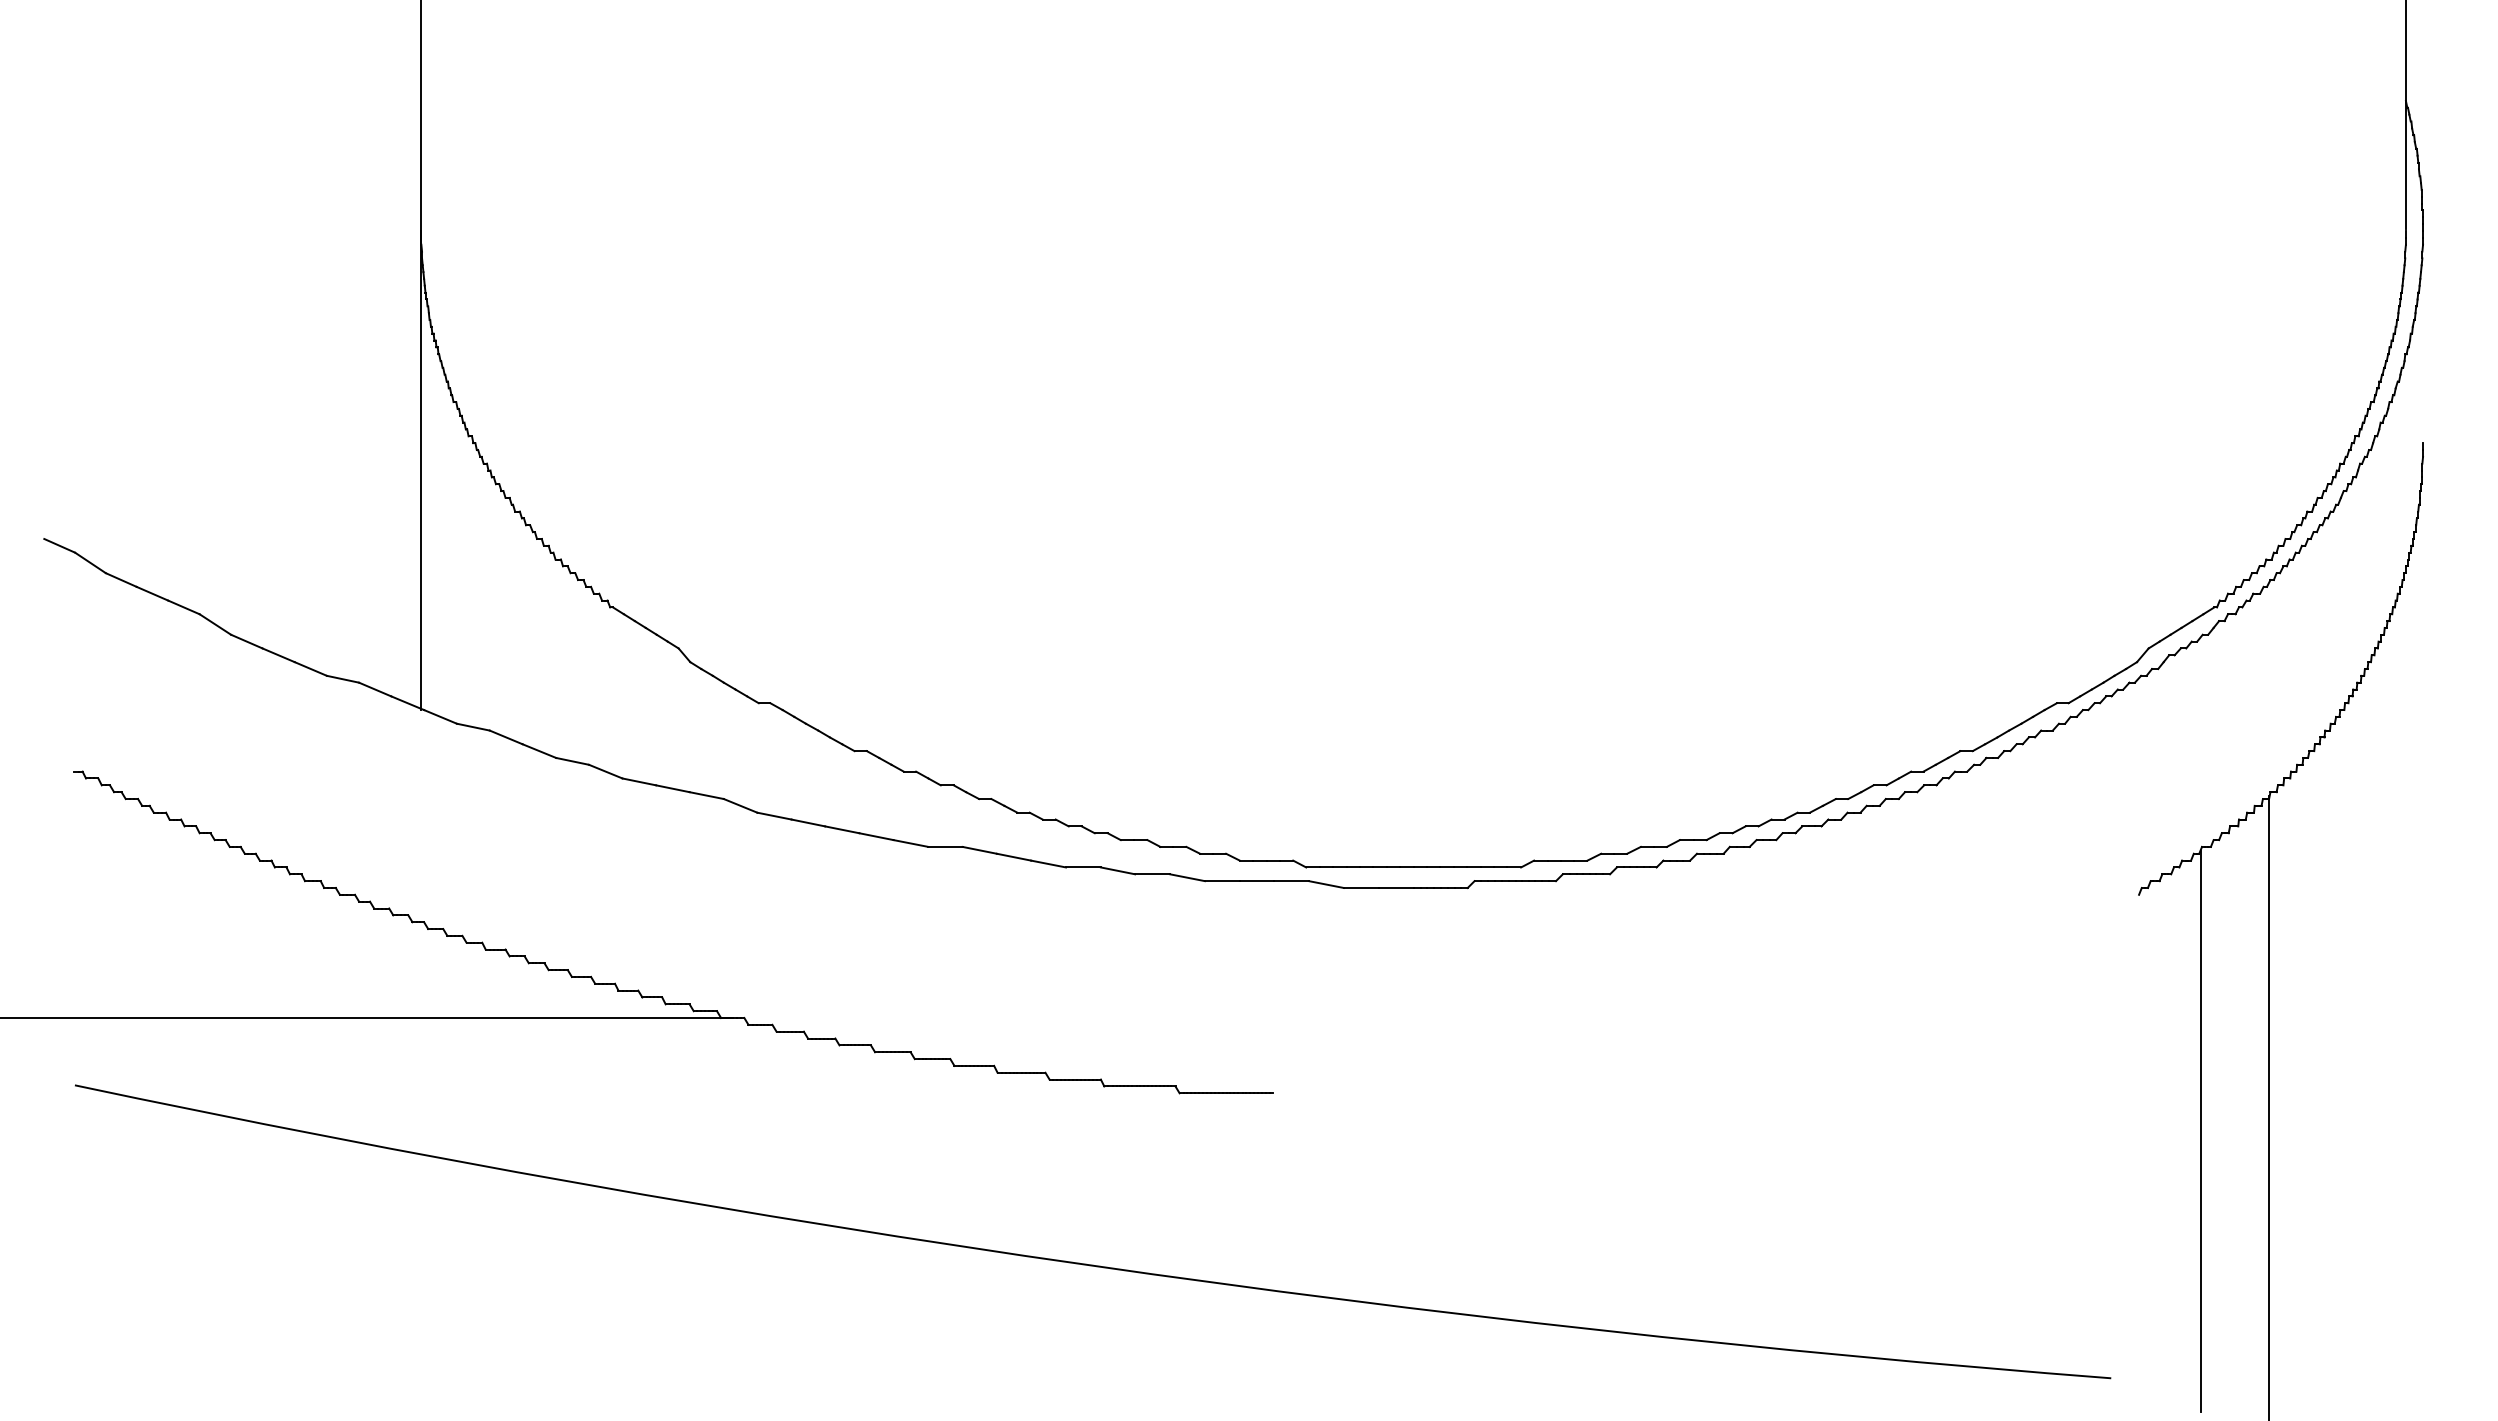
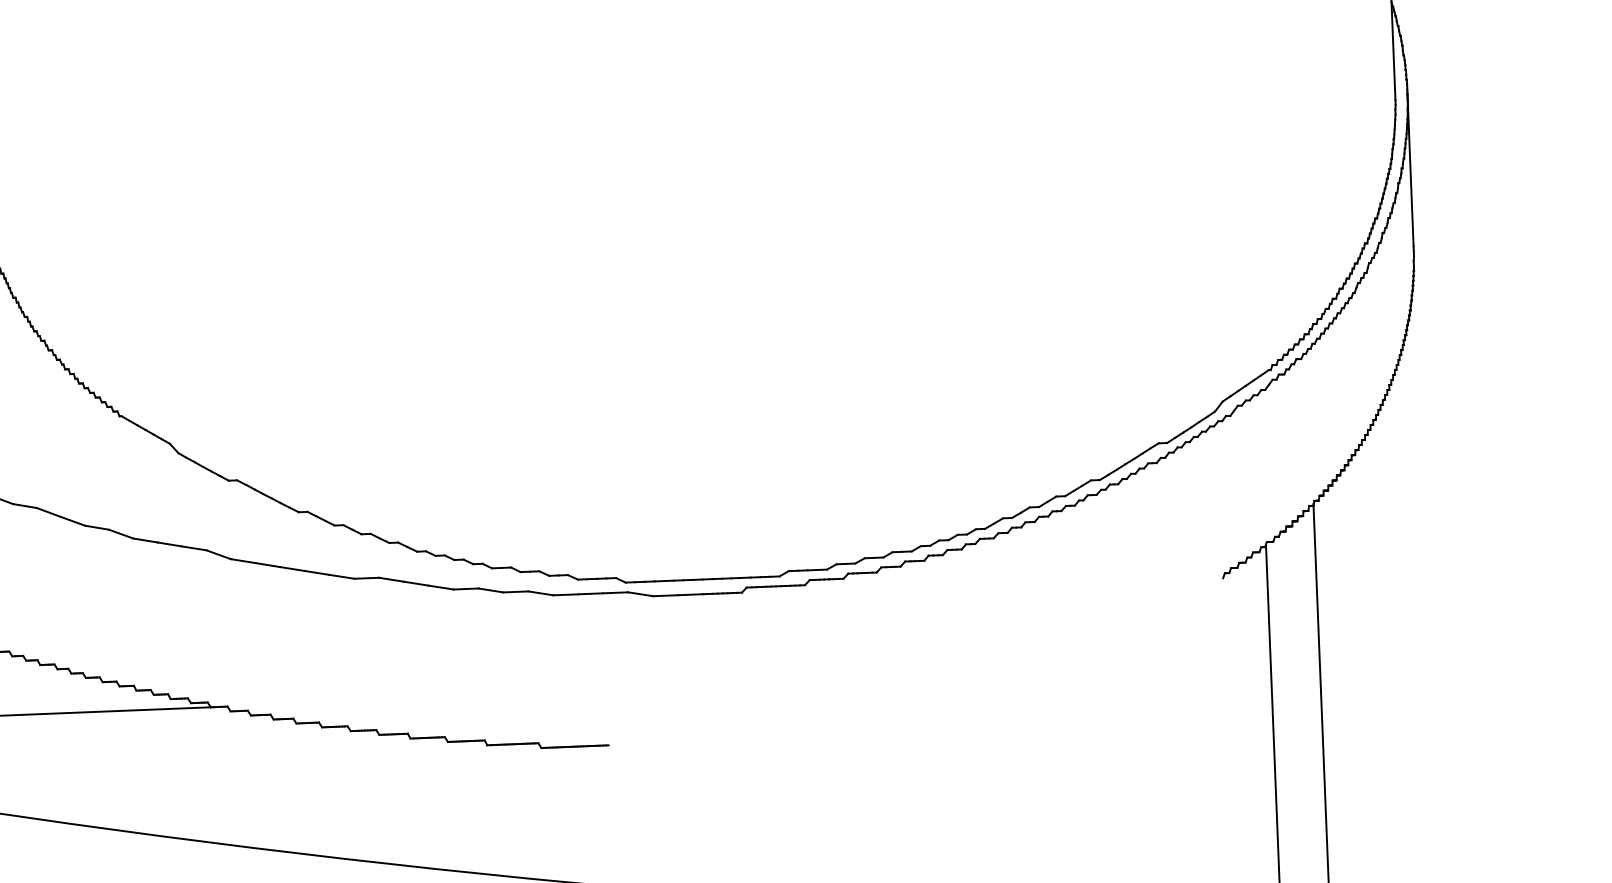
line: (2423, 335) -> (1410, 169), added

